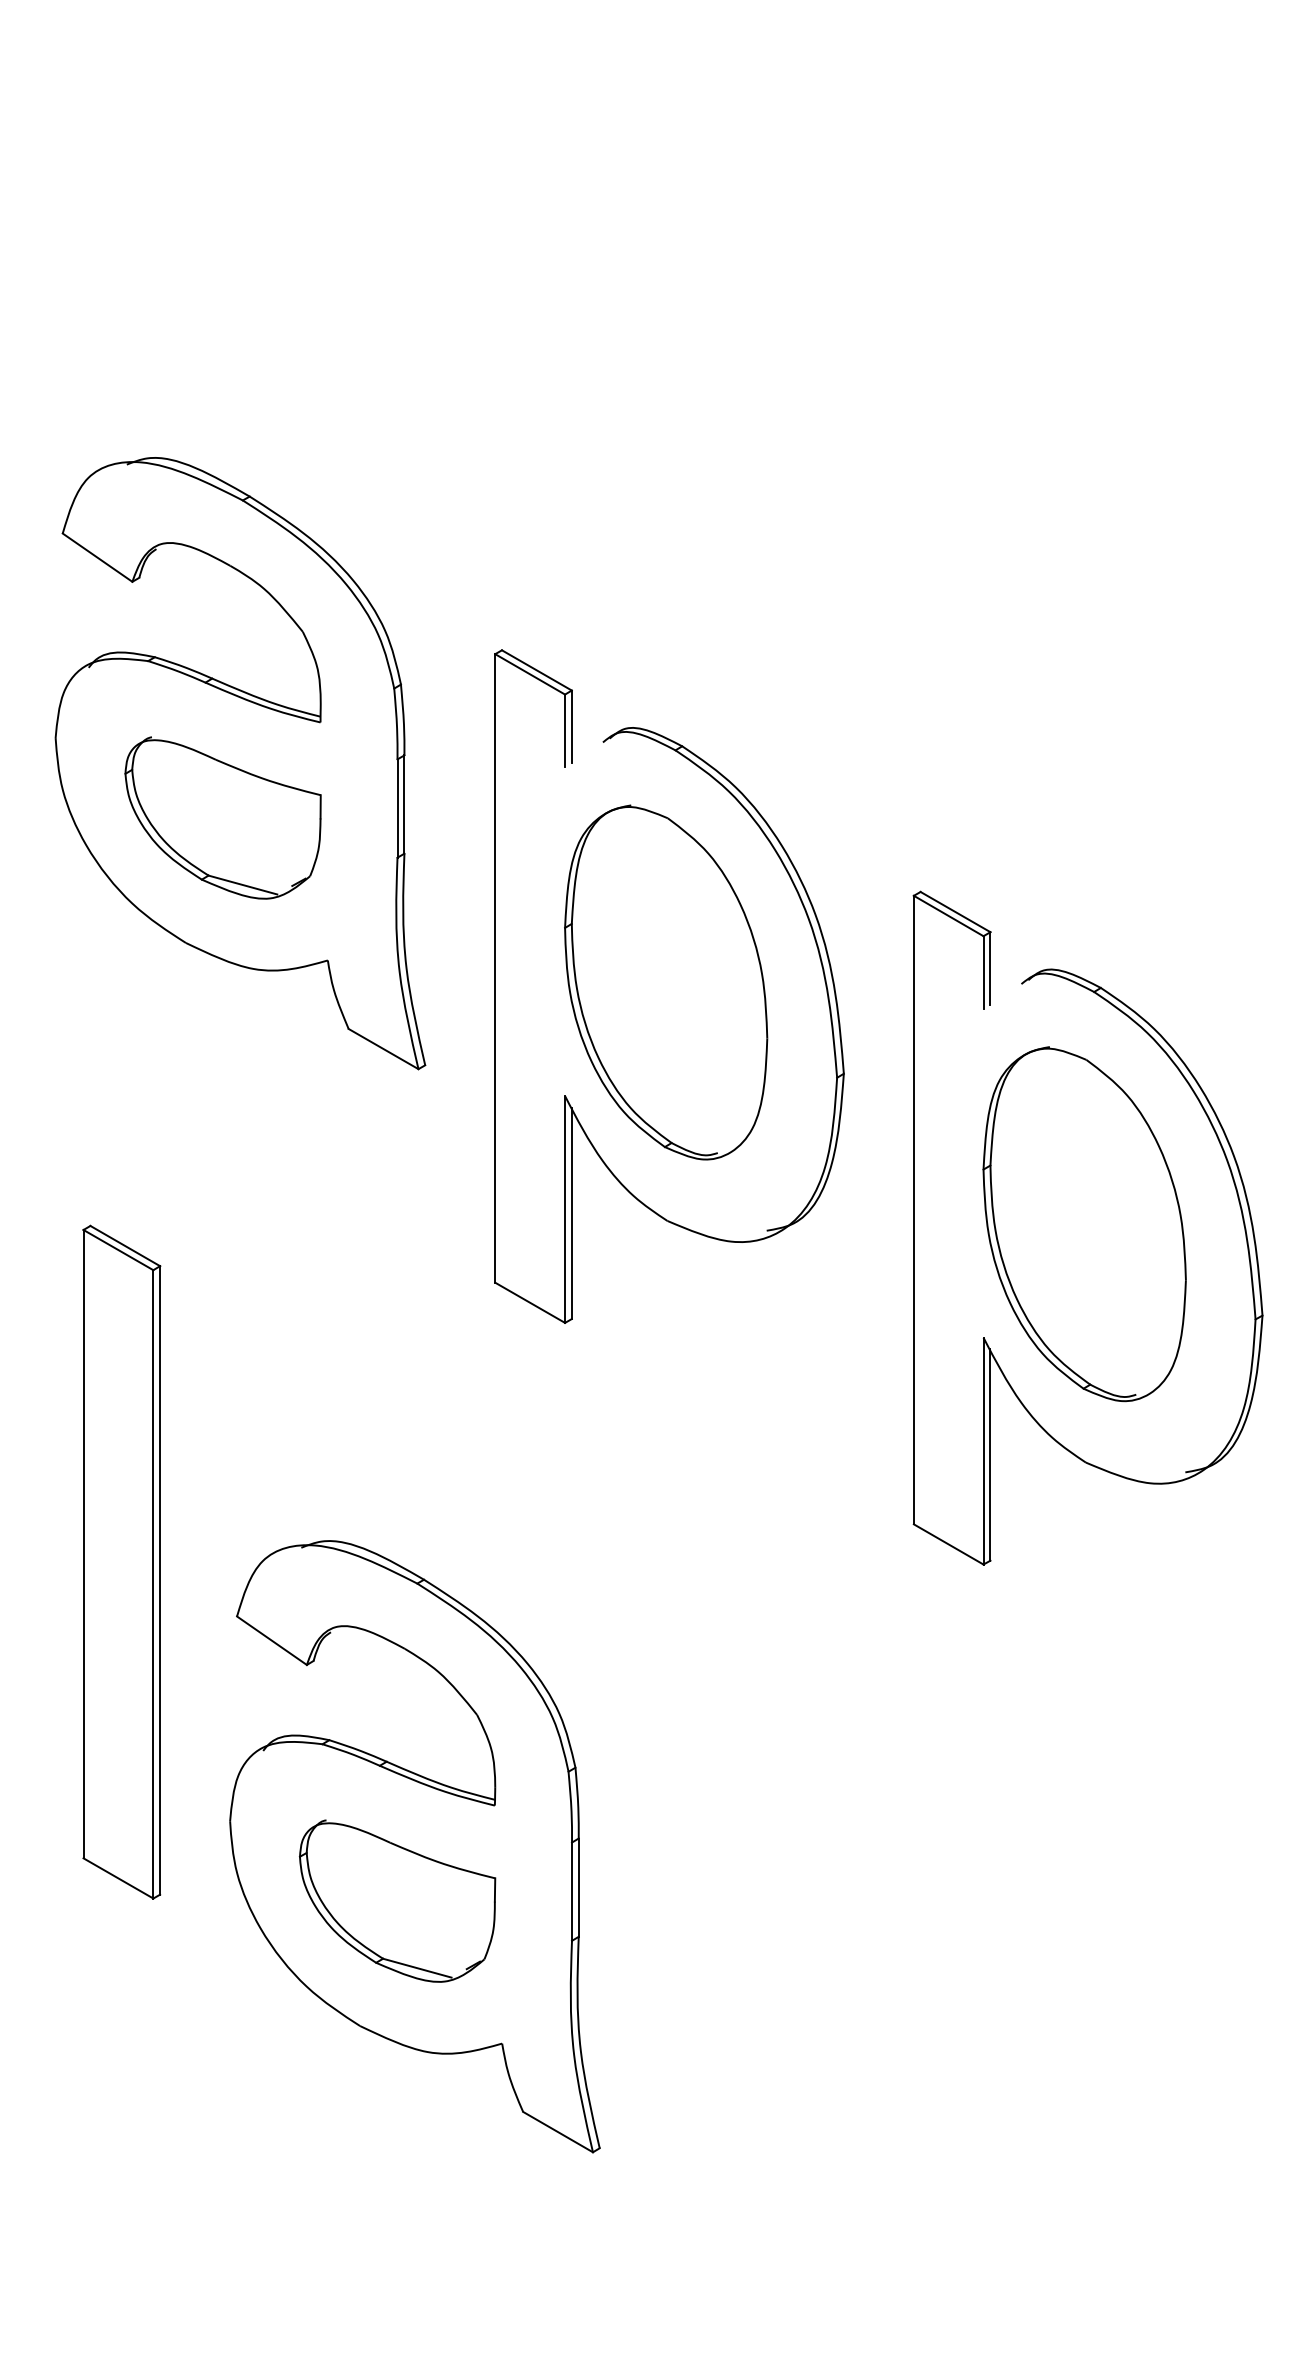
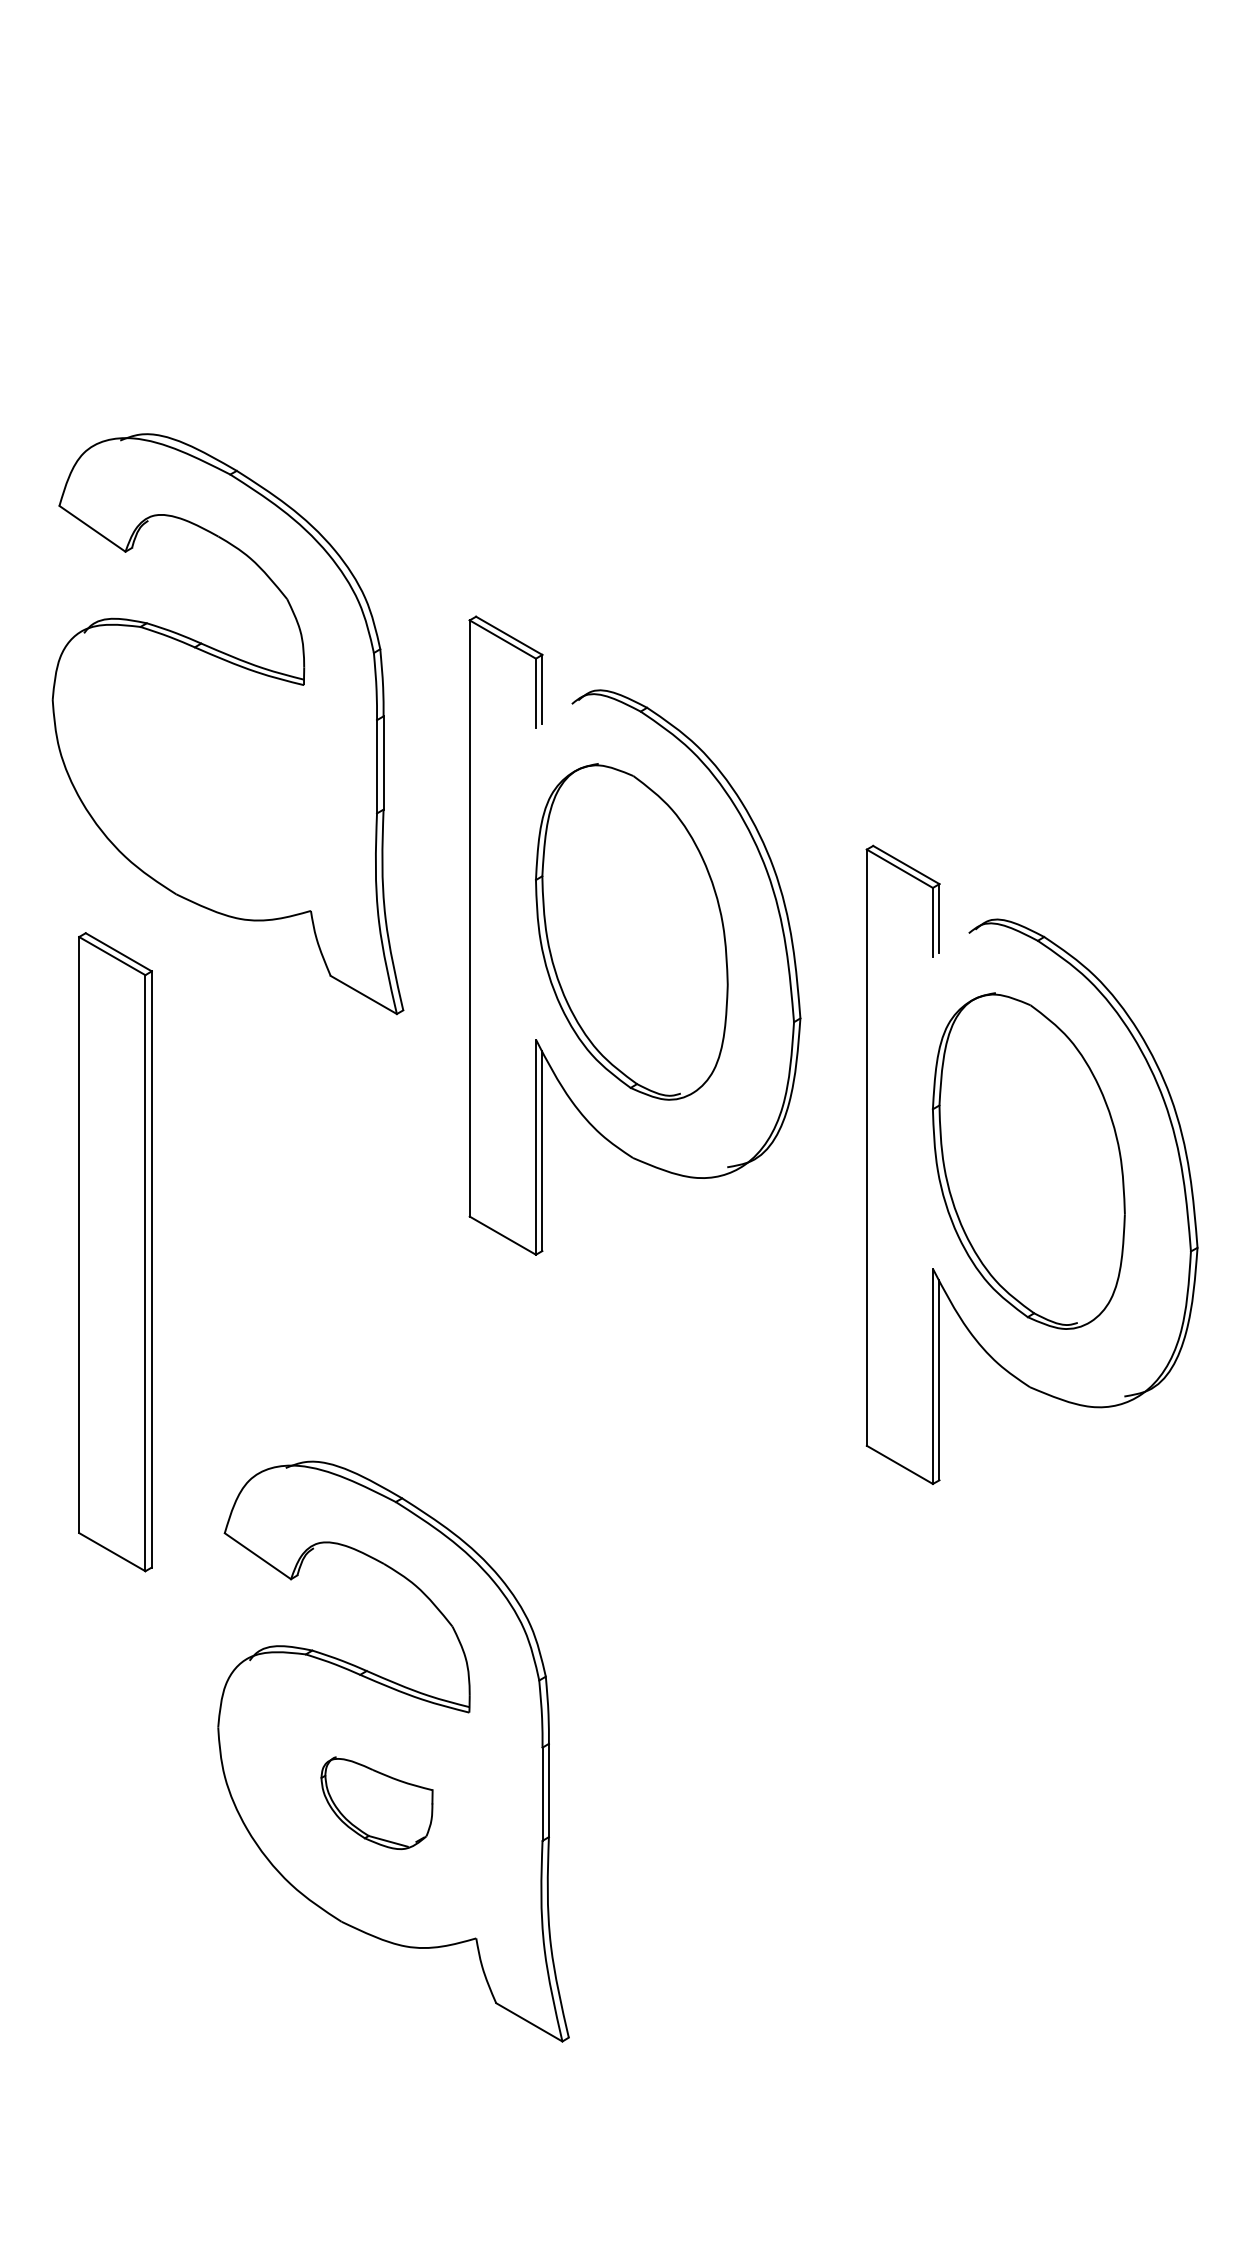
part: (222, 817) -> (210, 775), removed
part: (121, 1561) -> (115, 1251), moved
part: (397, 1900) -> (377, 1802), size x0.6

